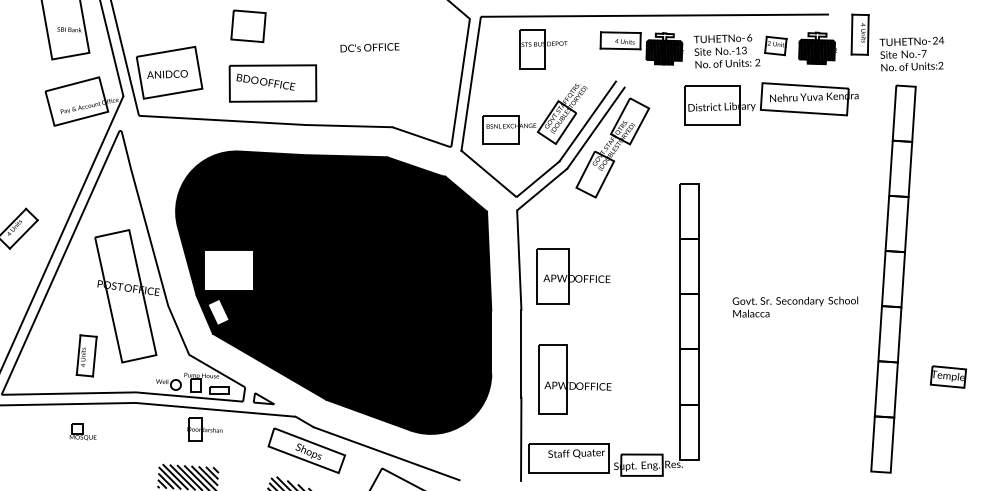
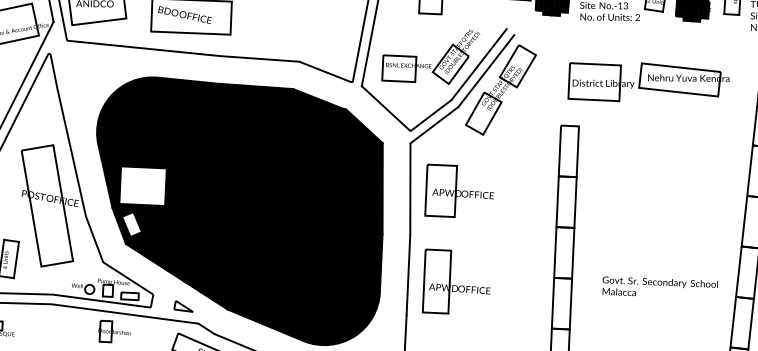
part: (771, 103) -> (649, 82), moved
part: (573, 276) -> (460, 191), moved
text: (795, 306) -> (660, 287), moved
part: (574, 379) -> (456, 282), moved
part: (263, 398) -> (183, 306), moved

